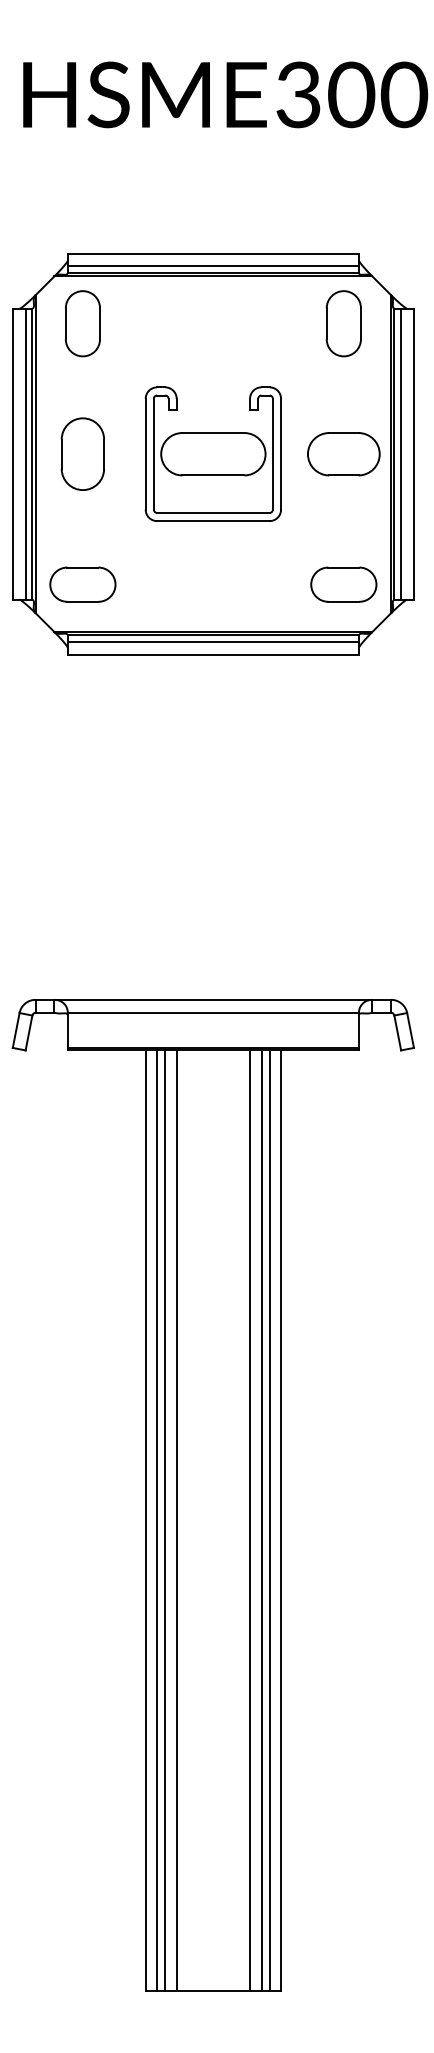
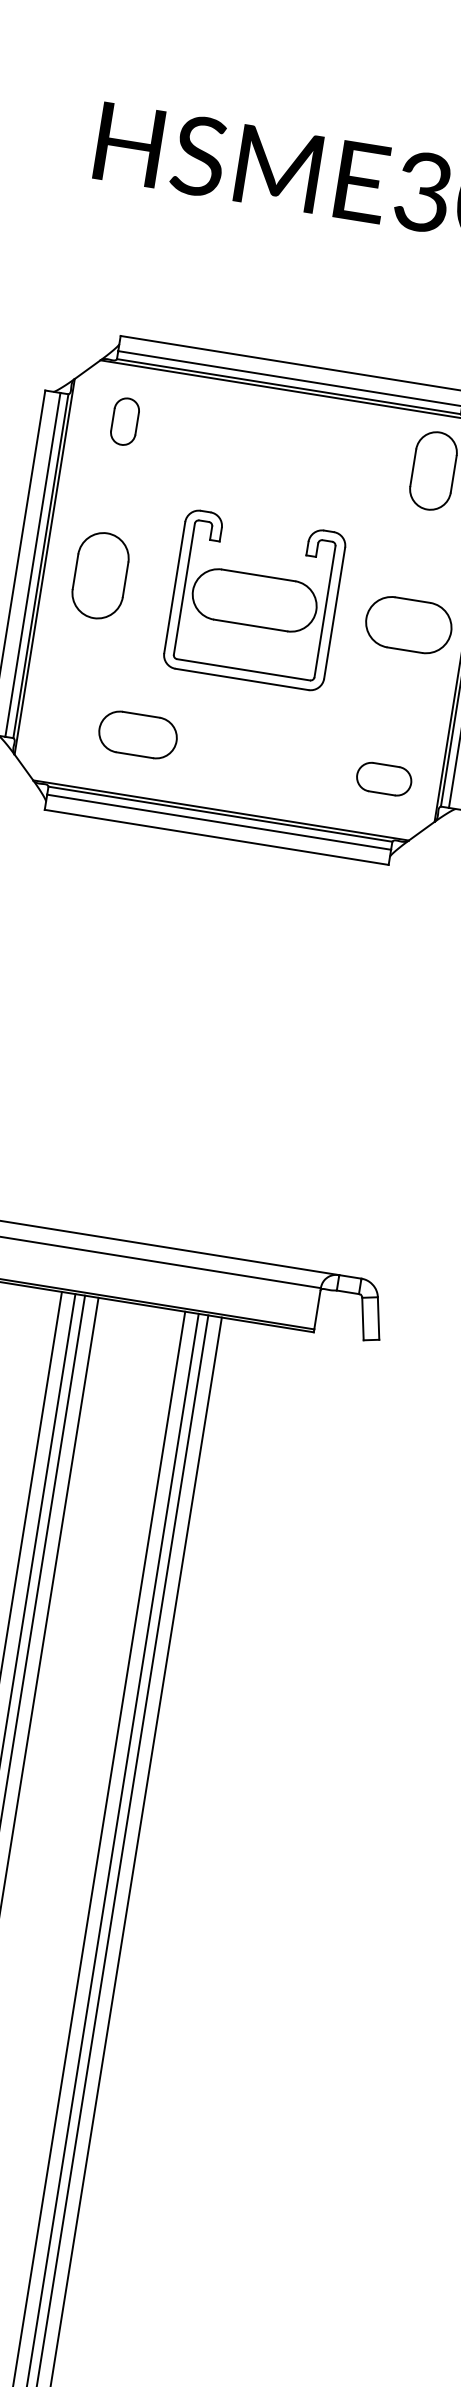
part: (82, 323) -> (124, 421), size x0.6
part: (82, 584) -> (137, 734), moved
part: (343, 584) -> (383, 778), size x0.7

